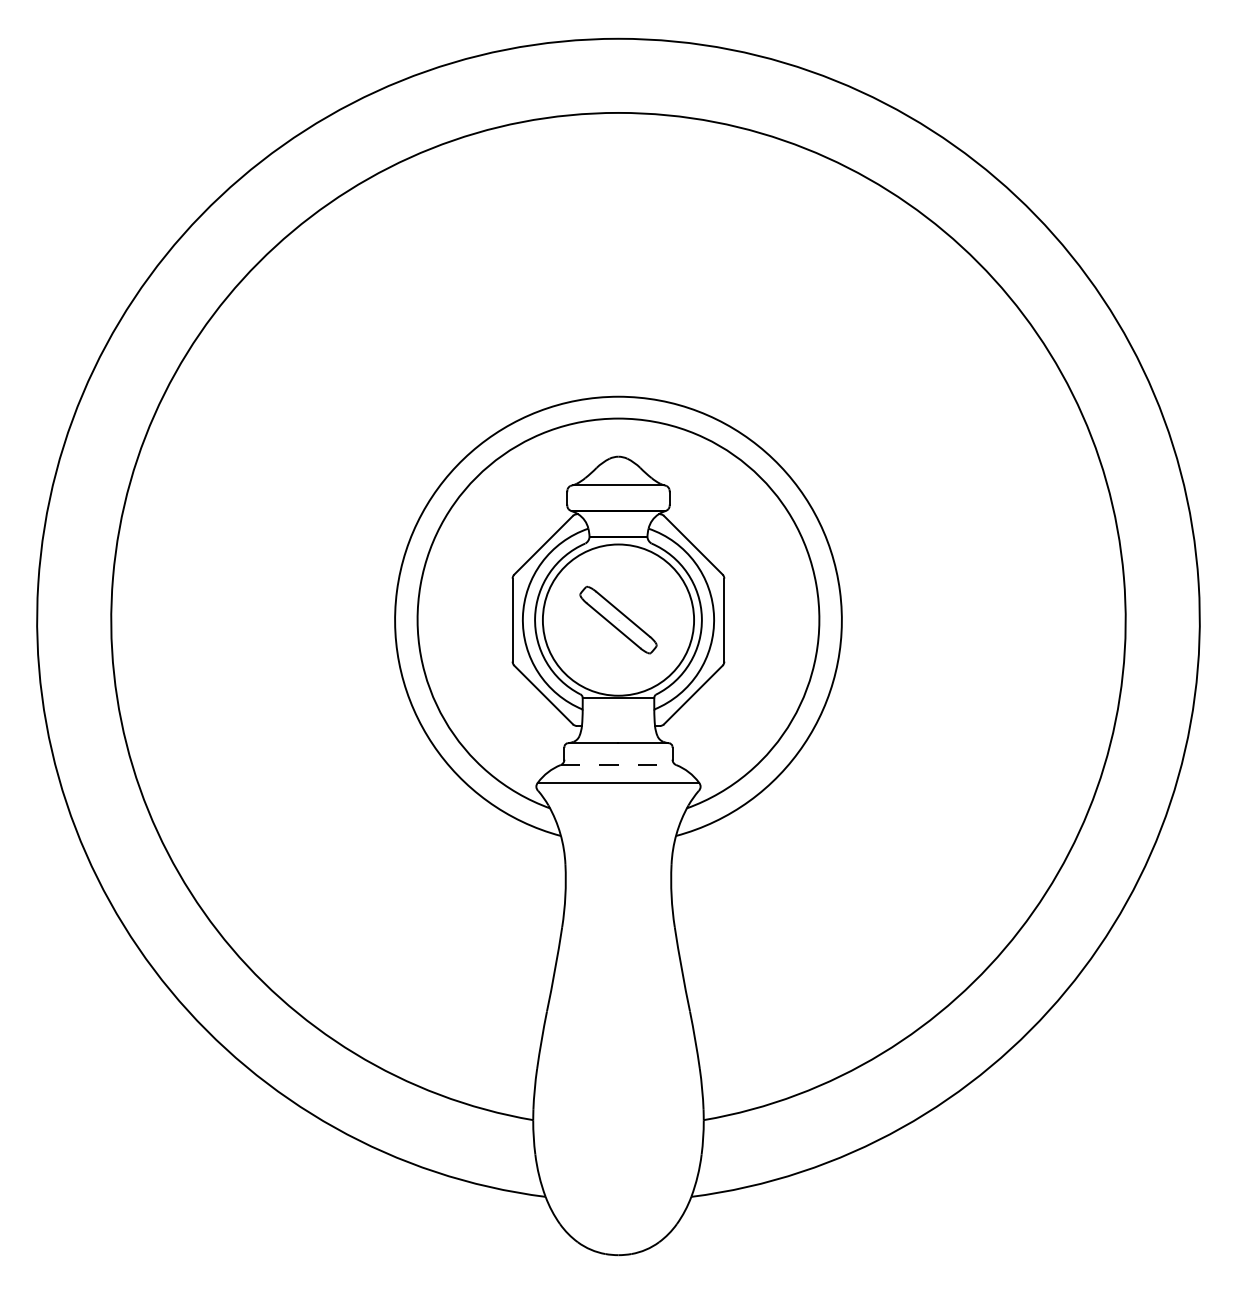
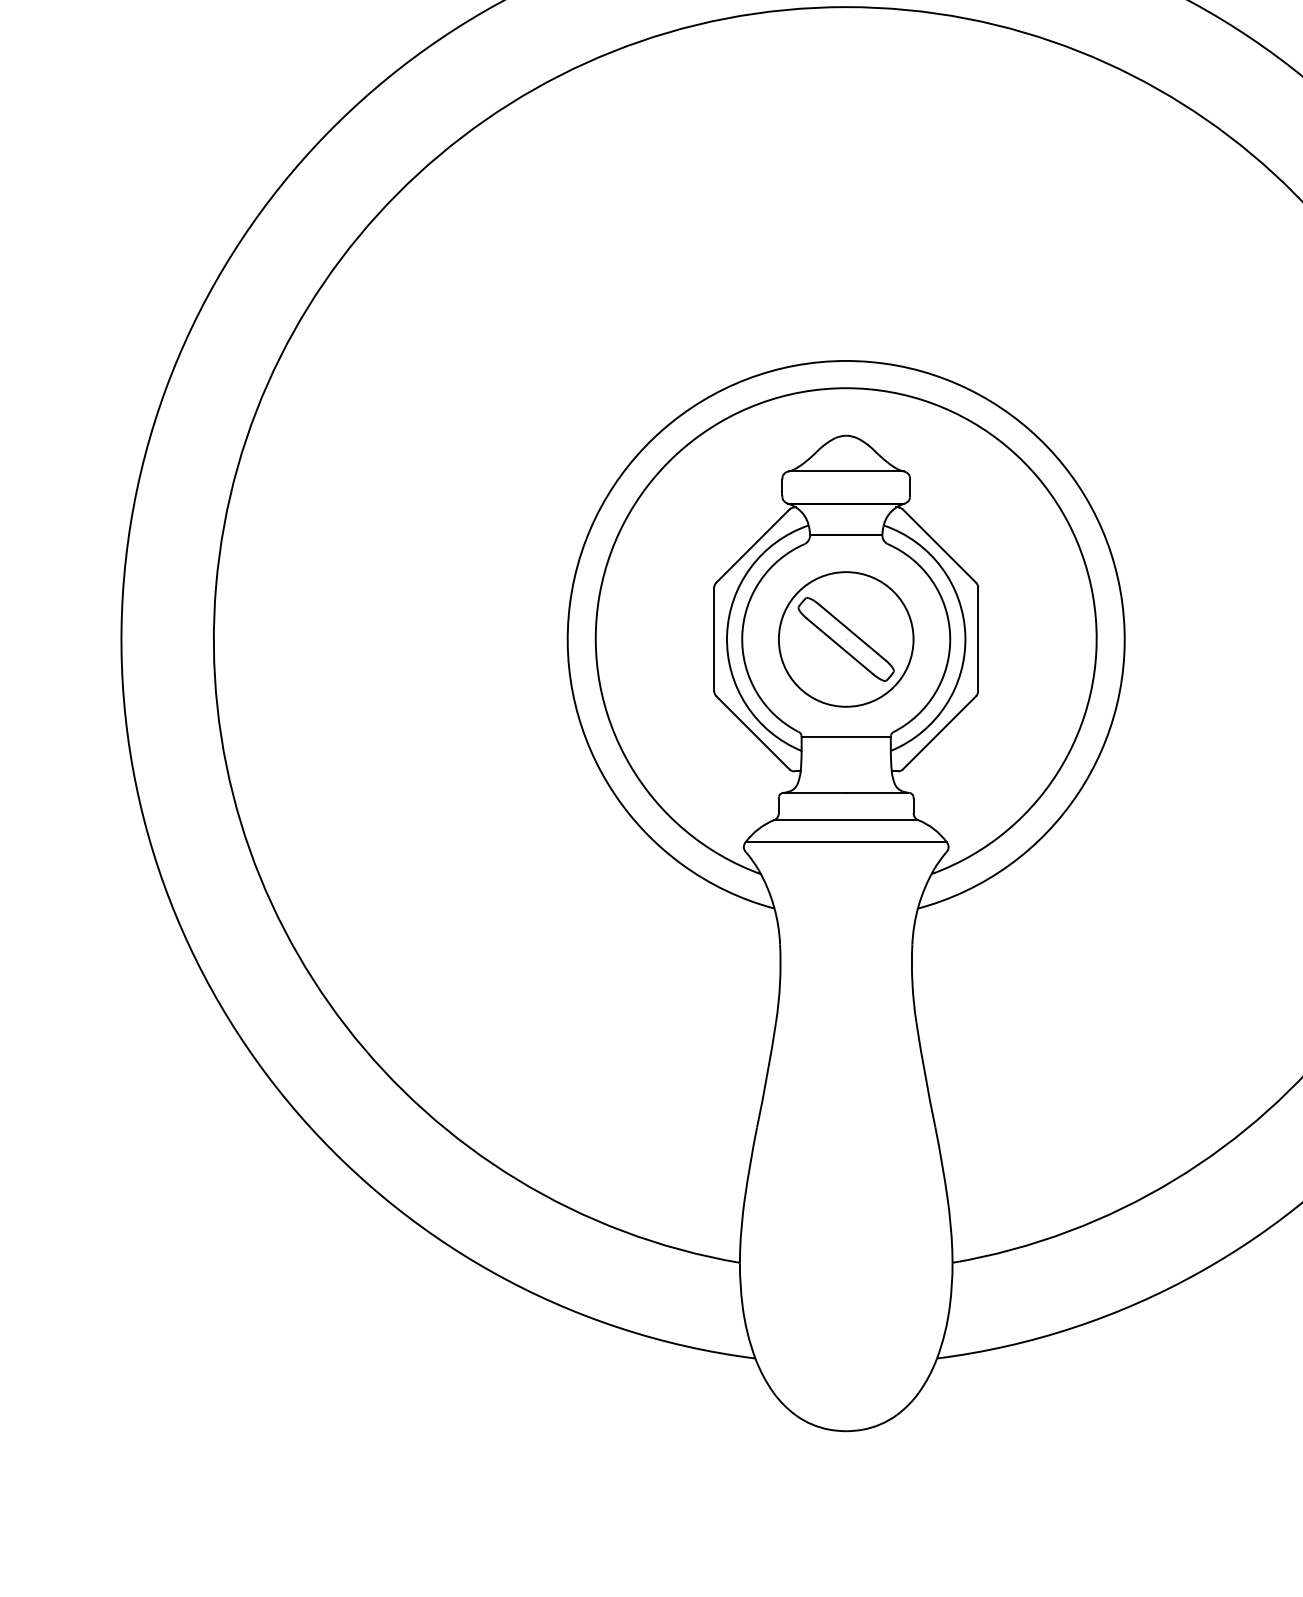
circle: (618, 620) -> (846, 639), size x0.71
line: (618, 765) -> (846, 820), dashed -> solid

